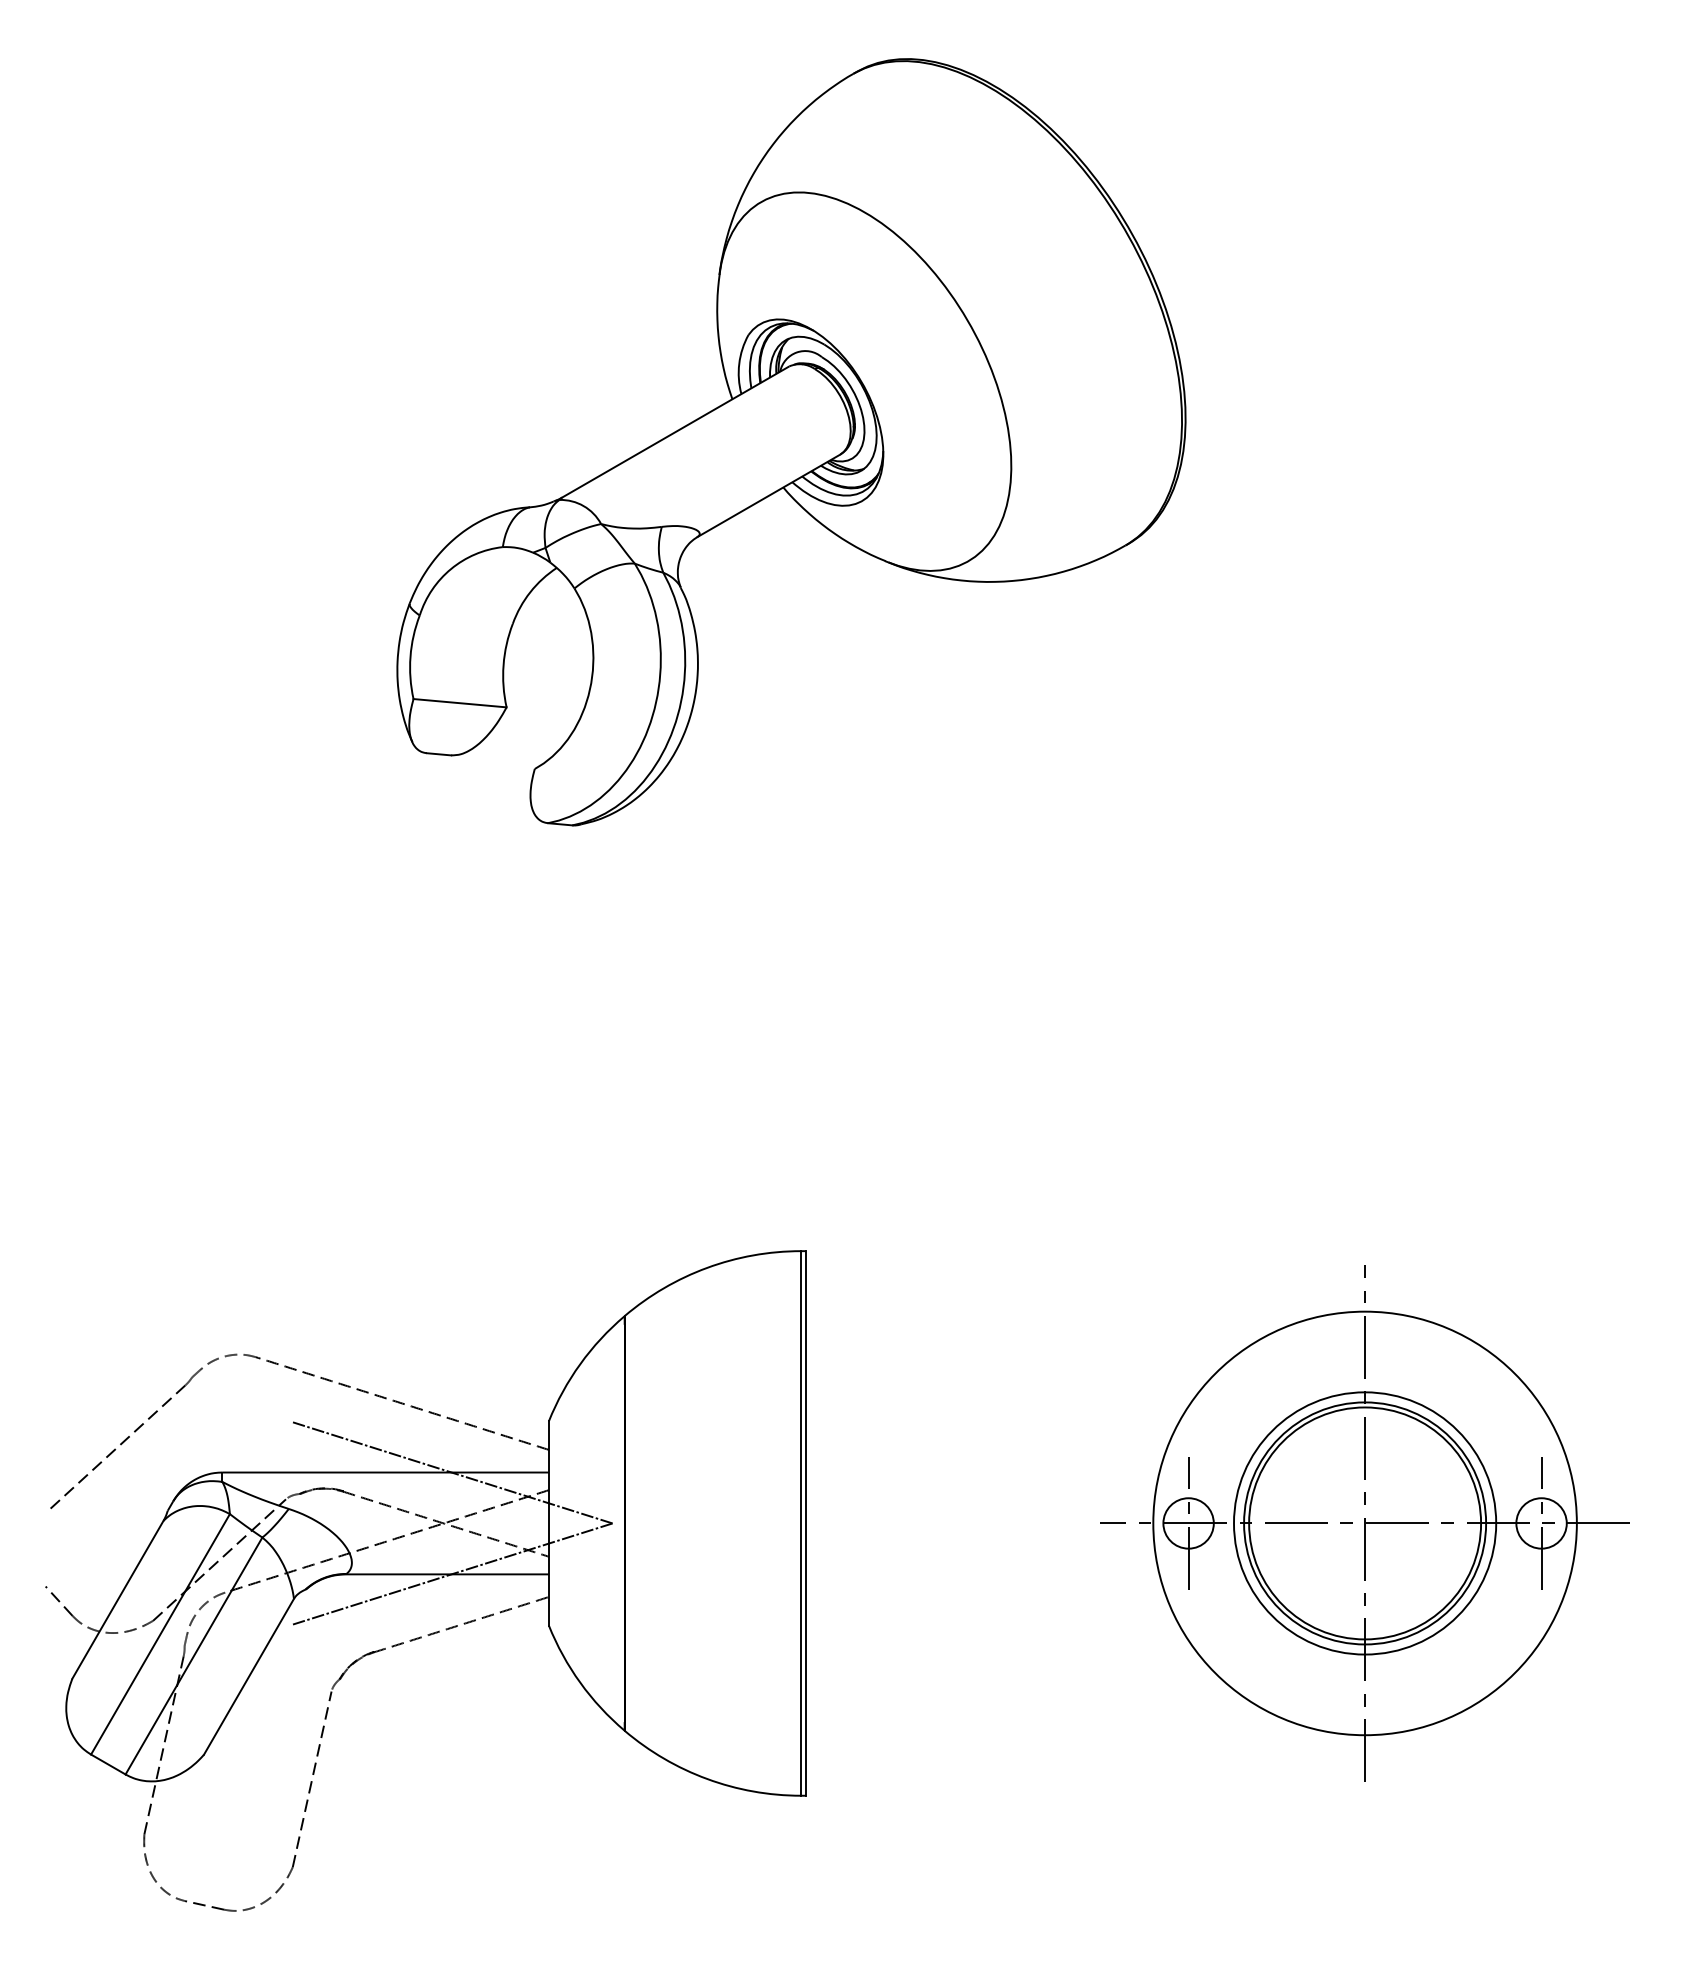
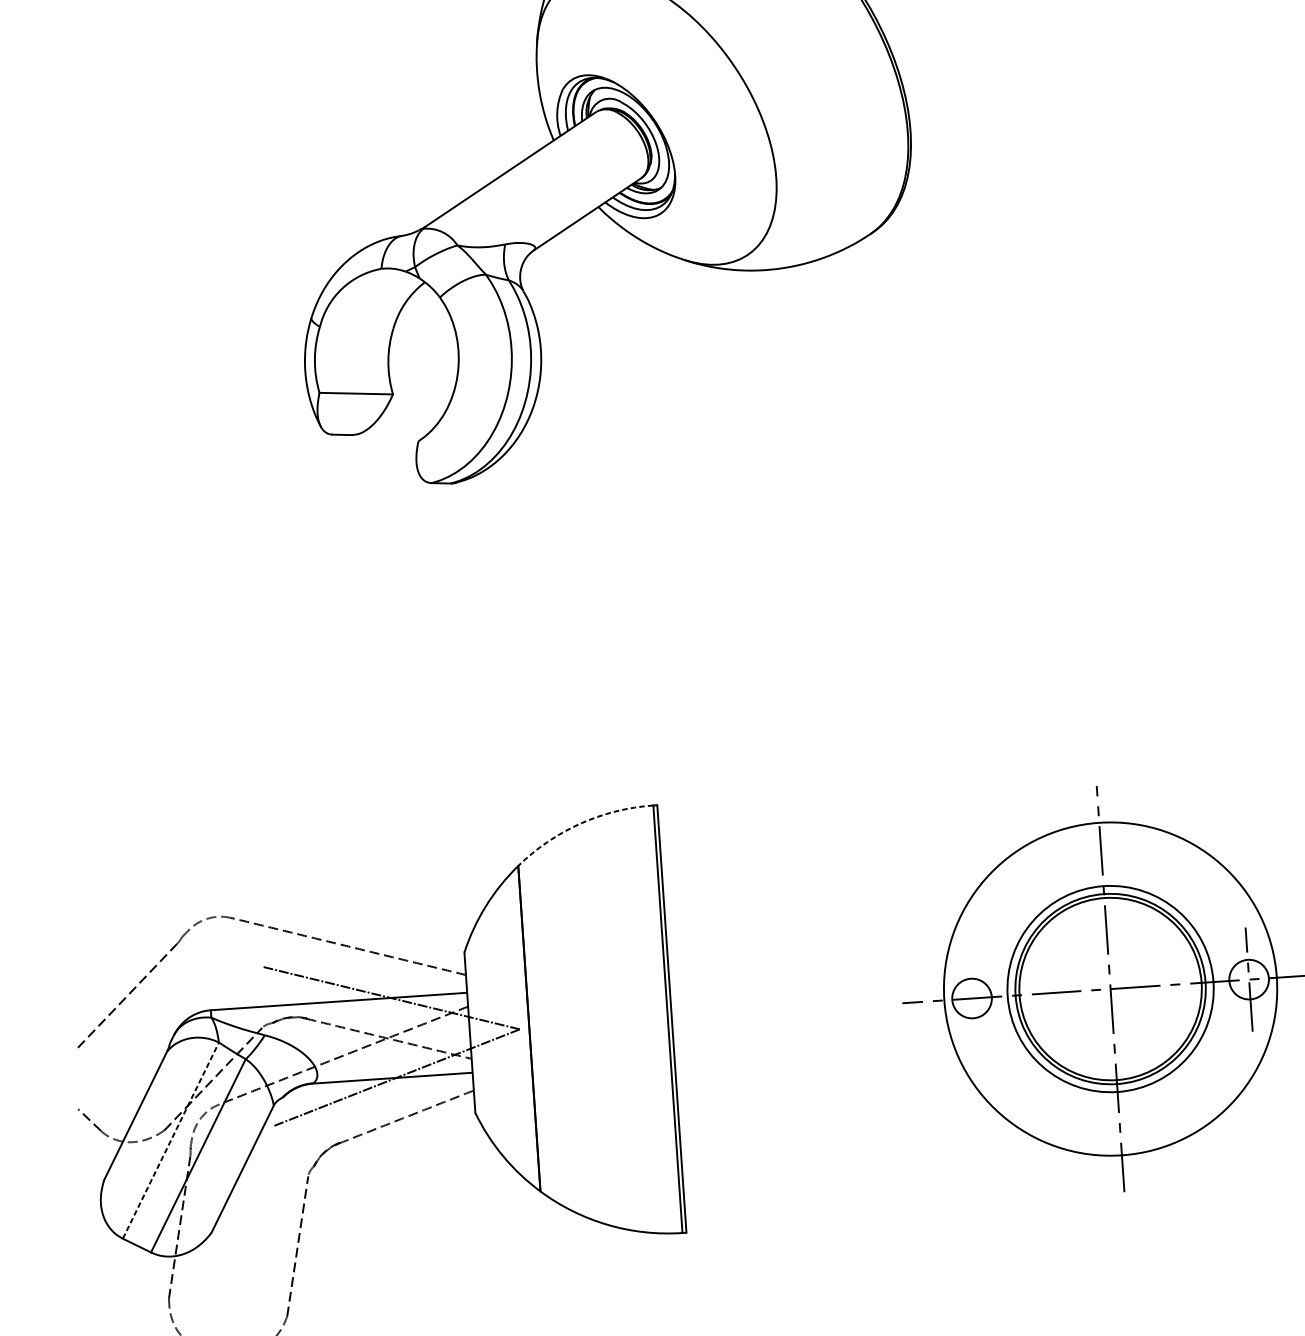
arc: (707, 1267) -> (580, 823), solid -> dashed
line: (1188, 1523) -> (971, 998), removed
line: (160, 1634) -> (170, 1140), solid -> dashed

